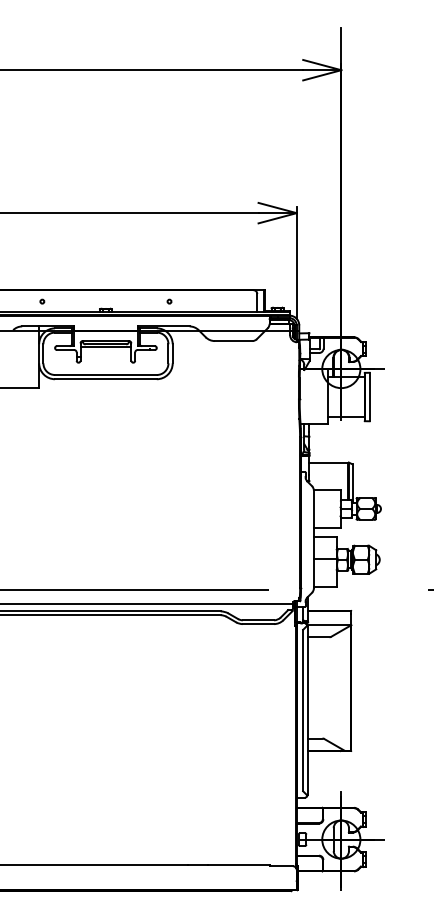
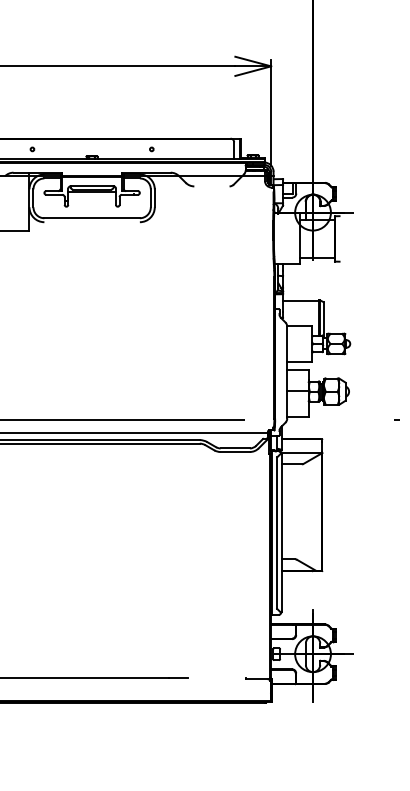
line: (233, 341) -> (211, 186), removed
line: (105, 379) -> (91, 222), removed
line: (369, 396) -> (339, 238), removed
line: (239, 865) -> (217, 678), removed

